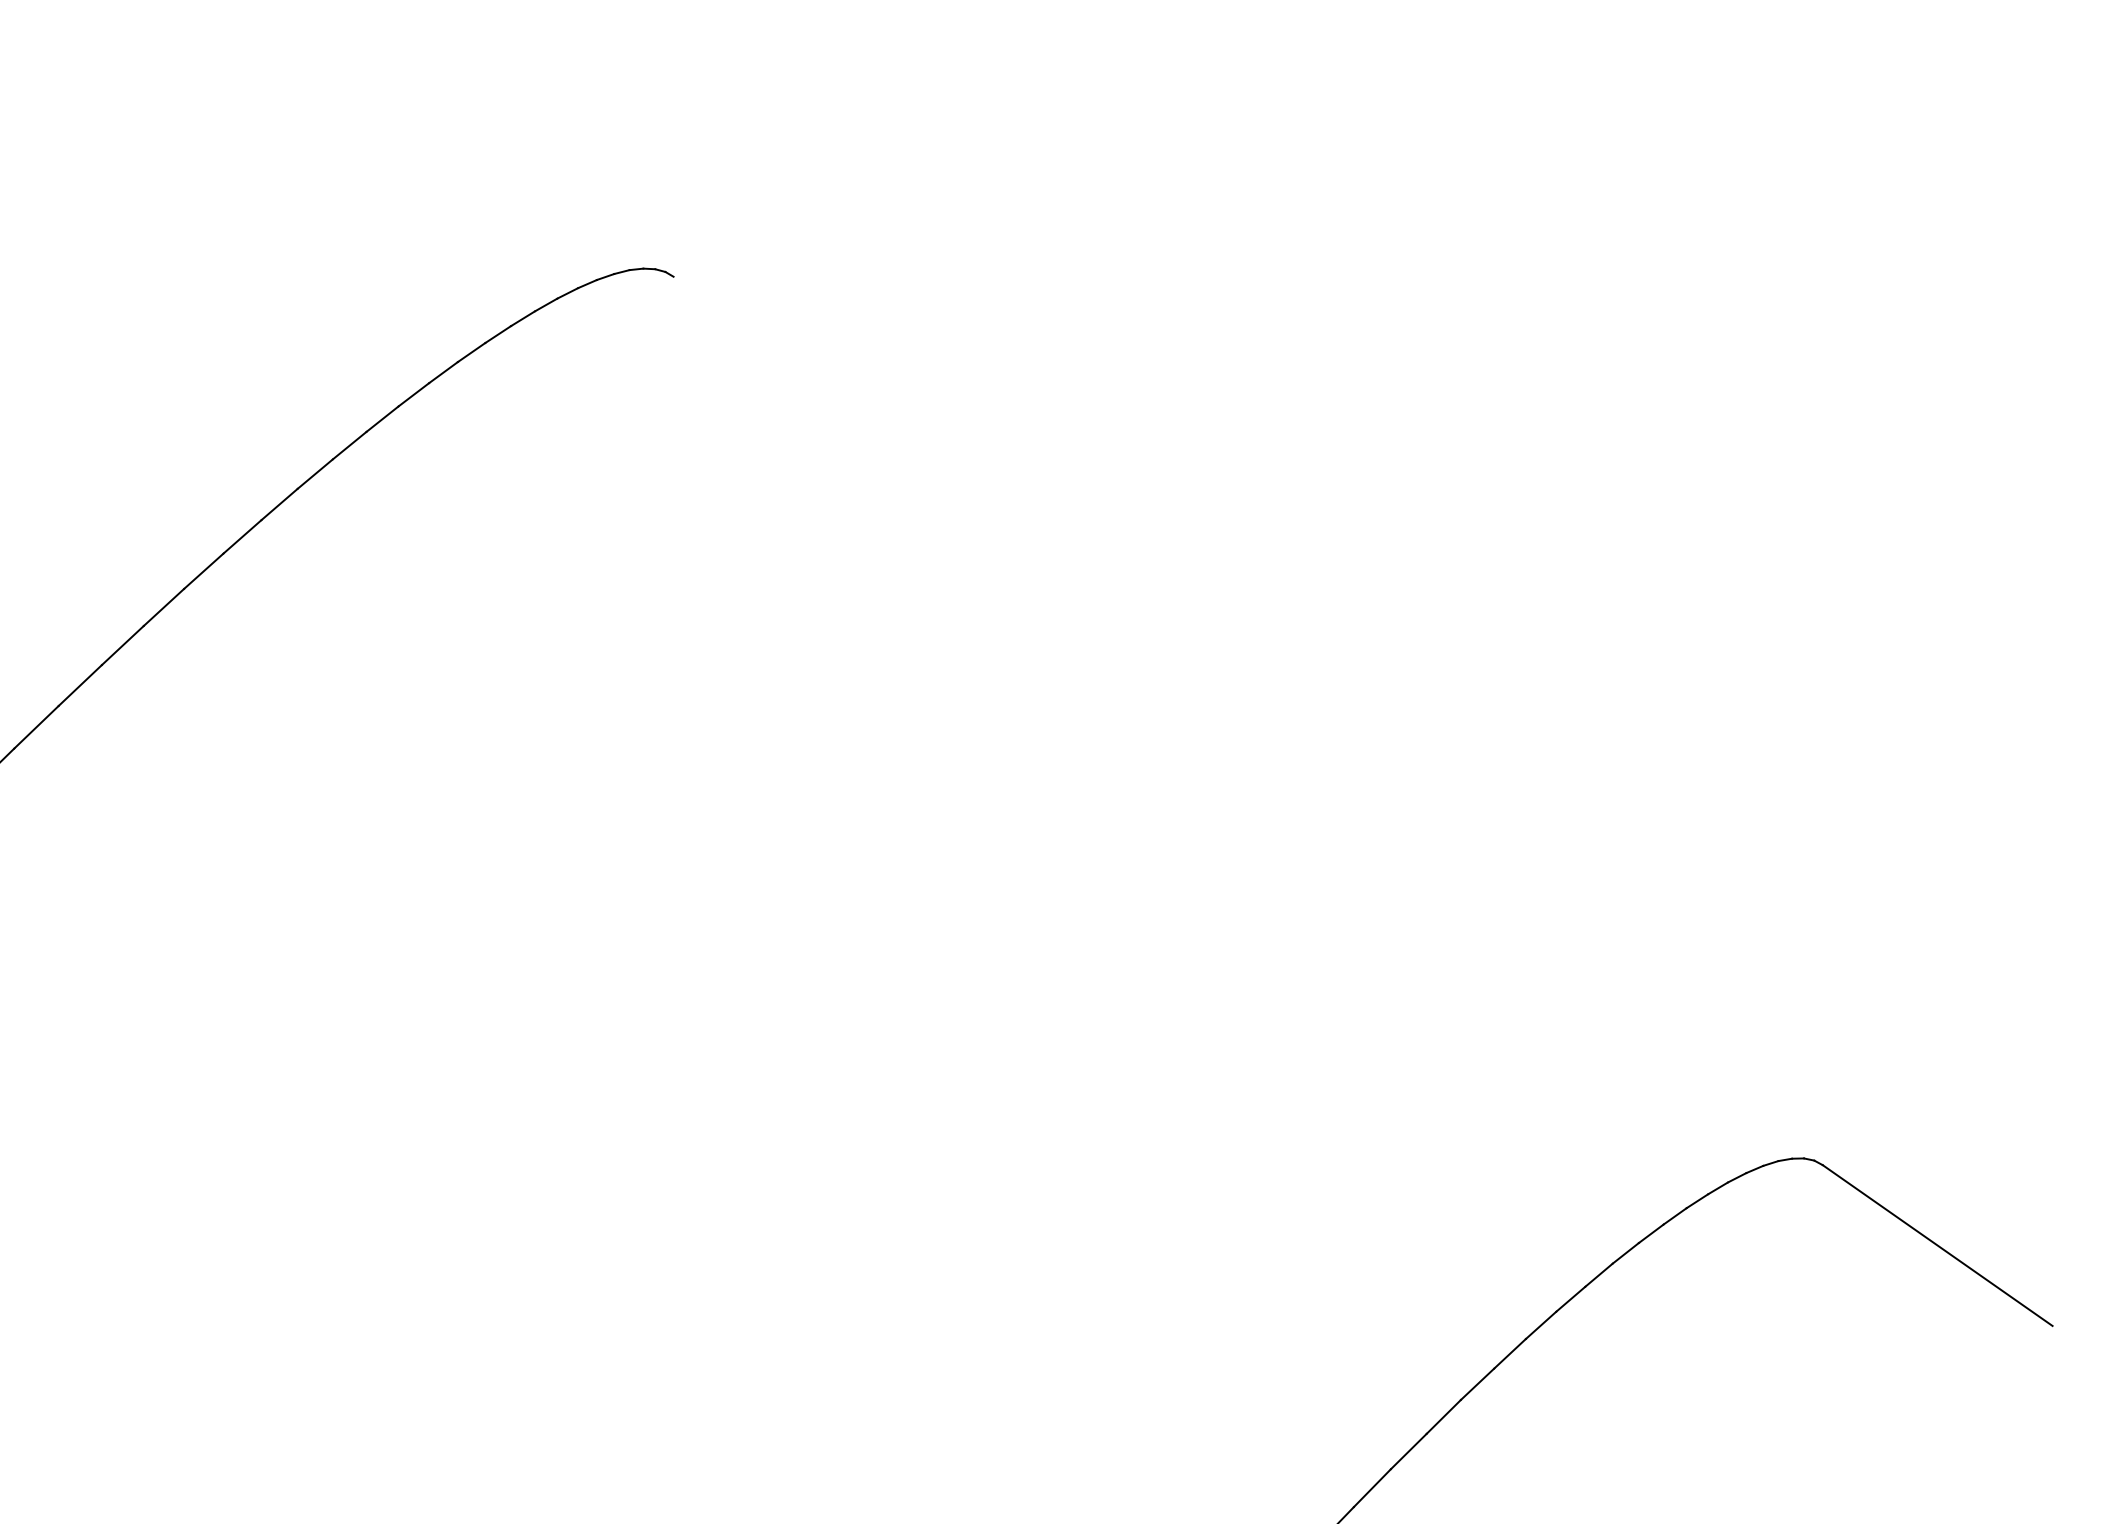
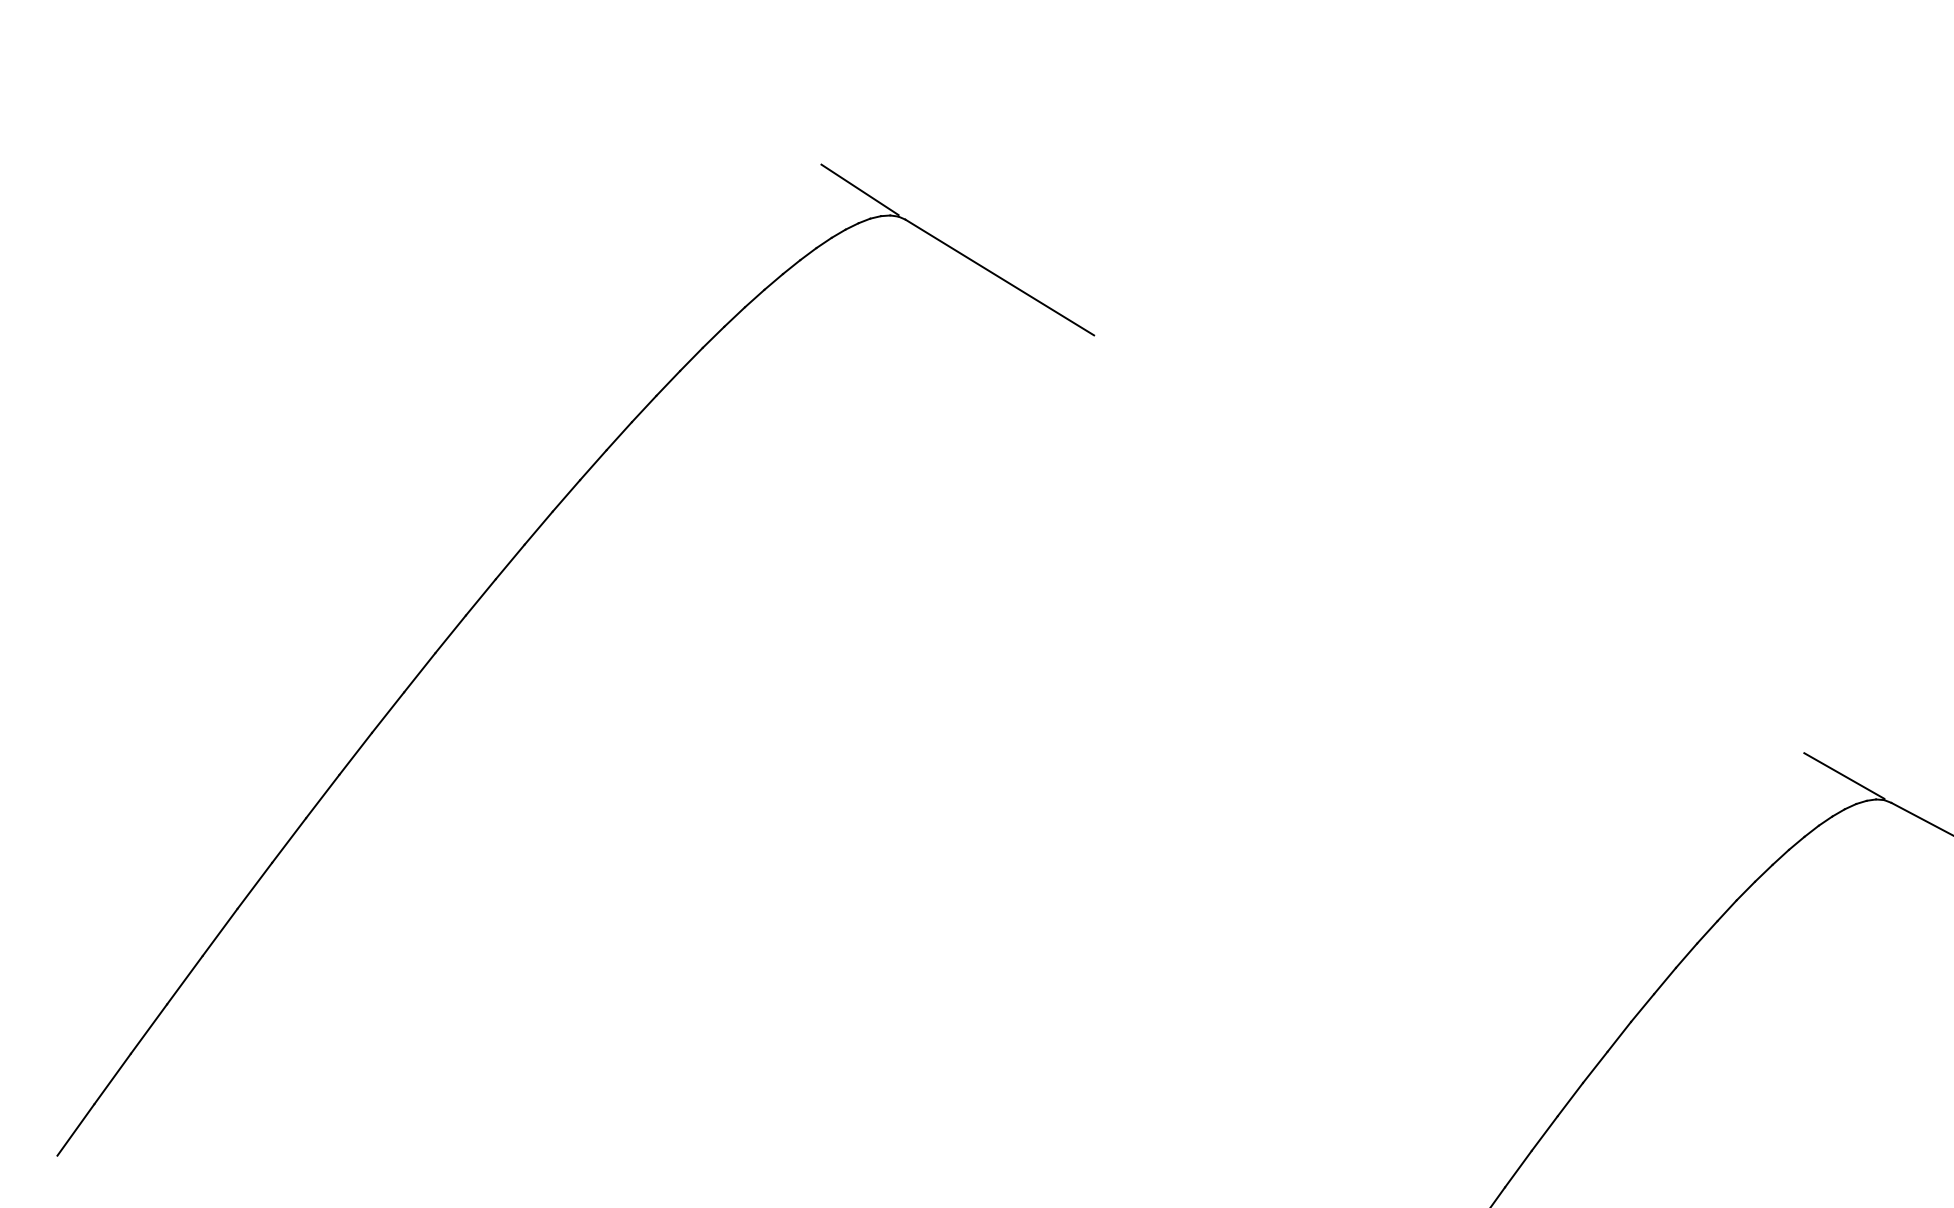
line: (620, 231) -> (859, 189), added
line: (782, 364) -> (999, 277), added
line: (1768, 1123) -> (1844, 775), added

